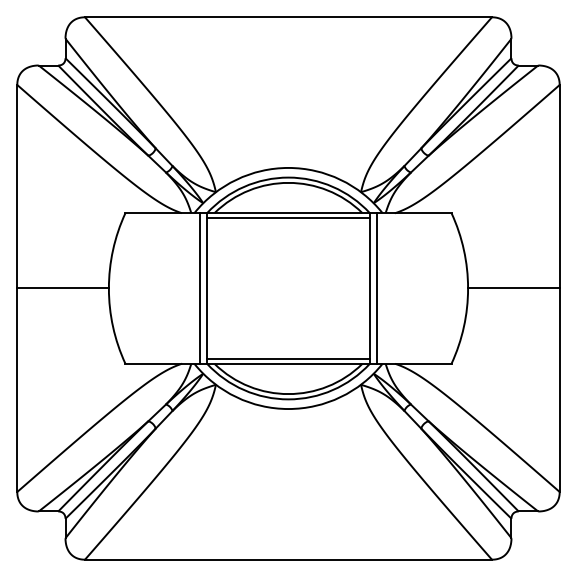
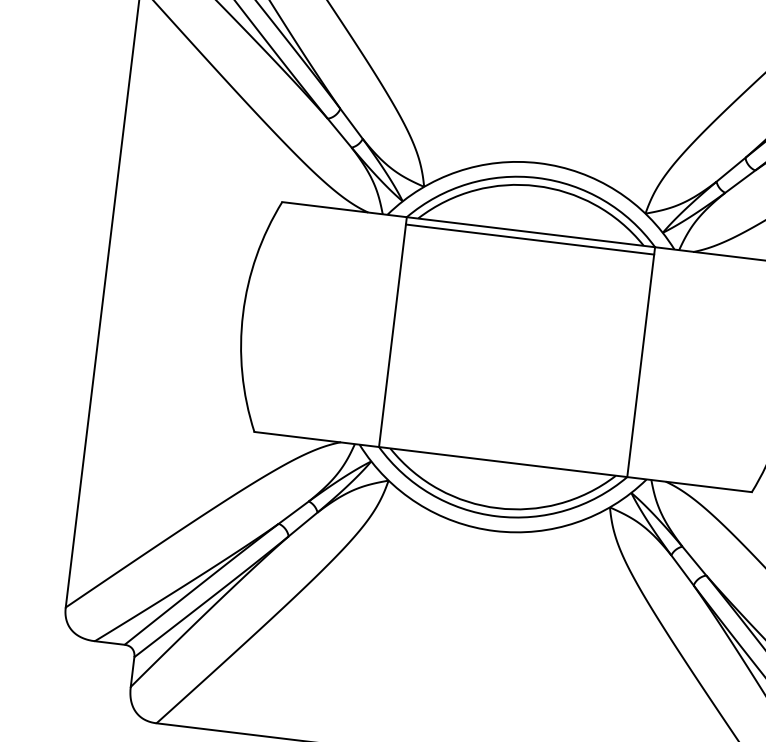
line: (63, 288) -> (173, 305), removed
line: (199, 288) -> (381, 330), removed
line: (377, 288) -> (652, 363), removed
line: (288, 359) -> (503, 455), removed

